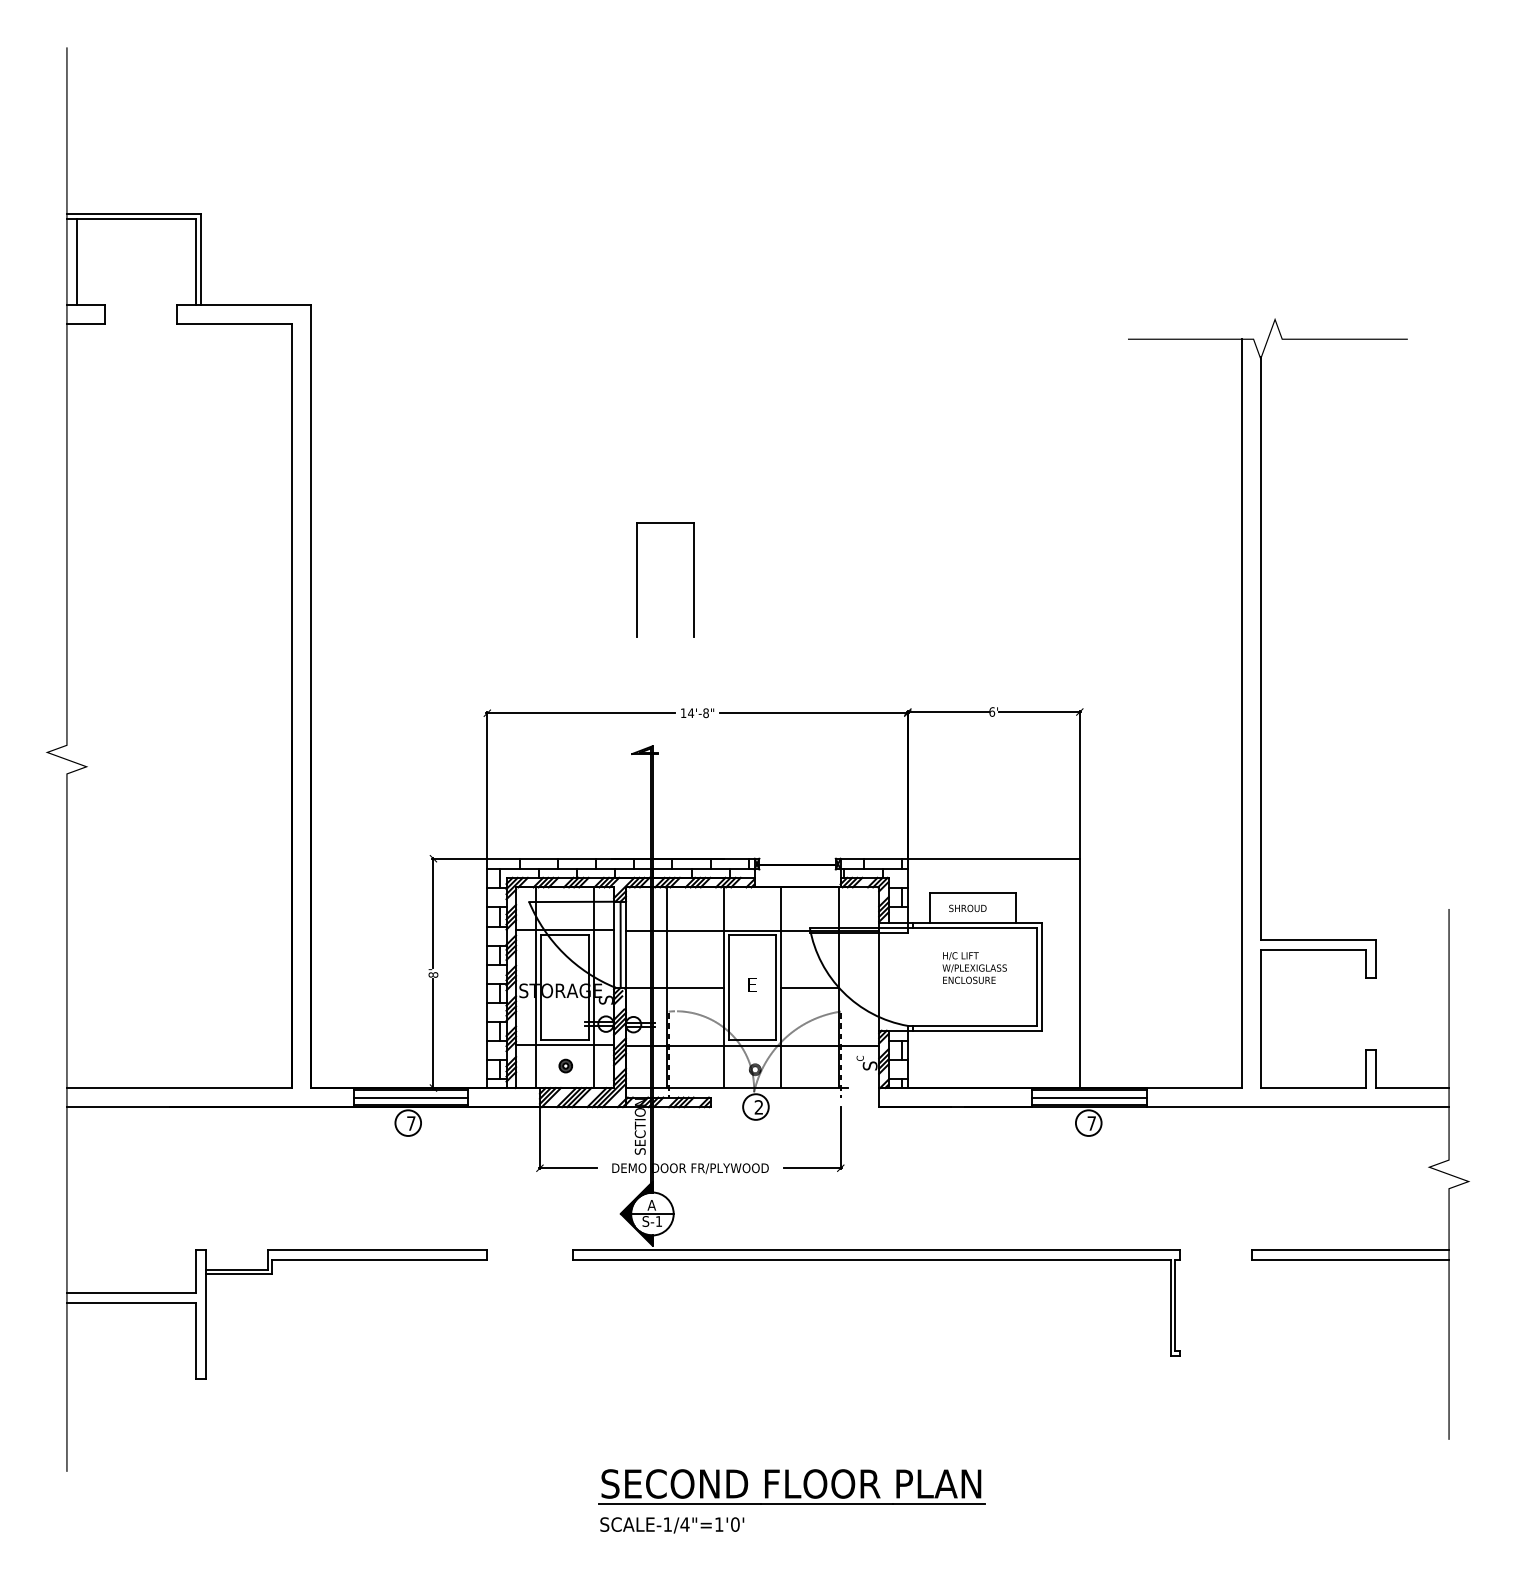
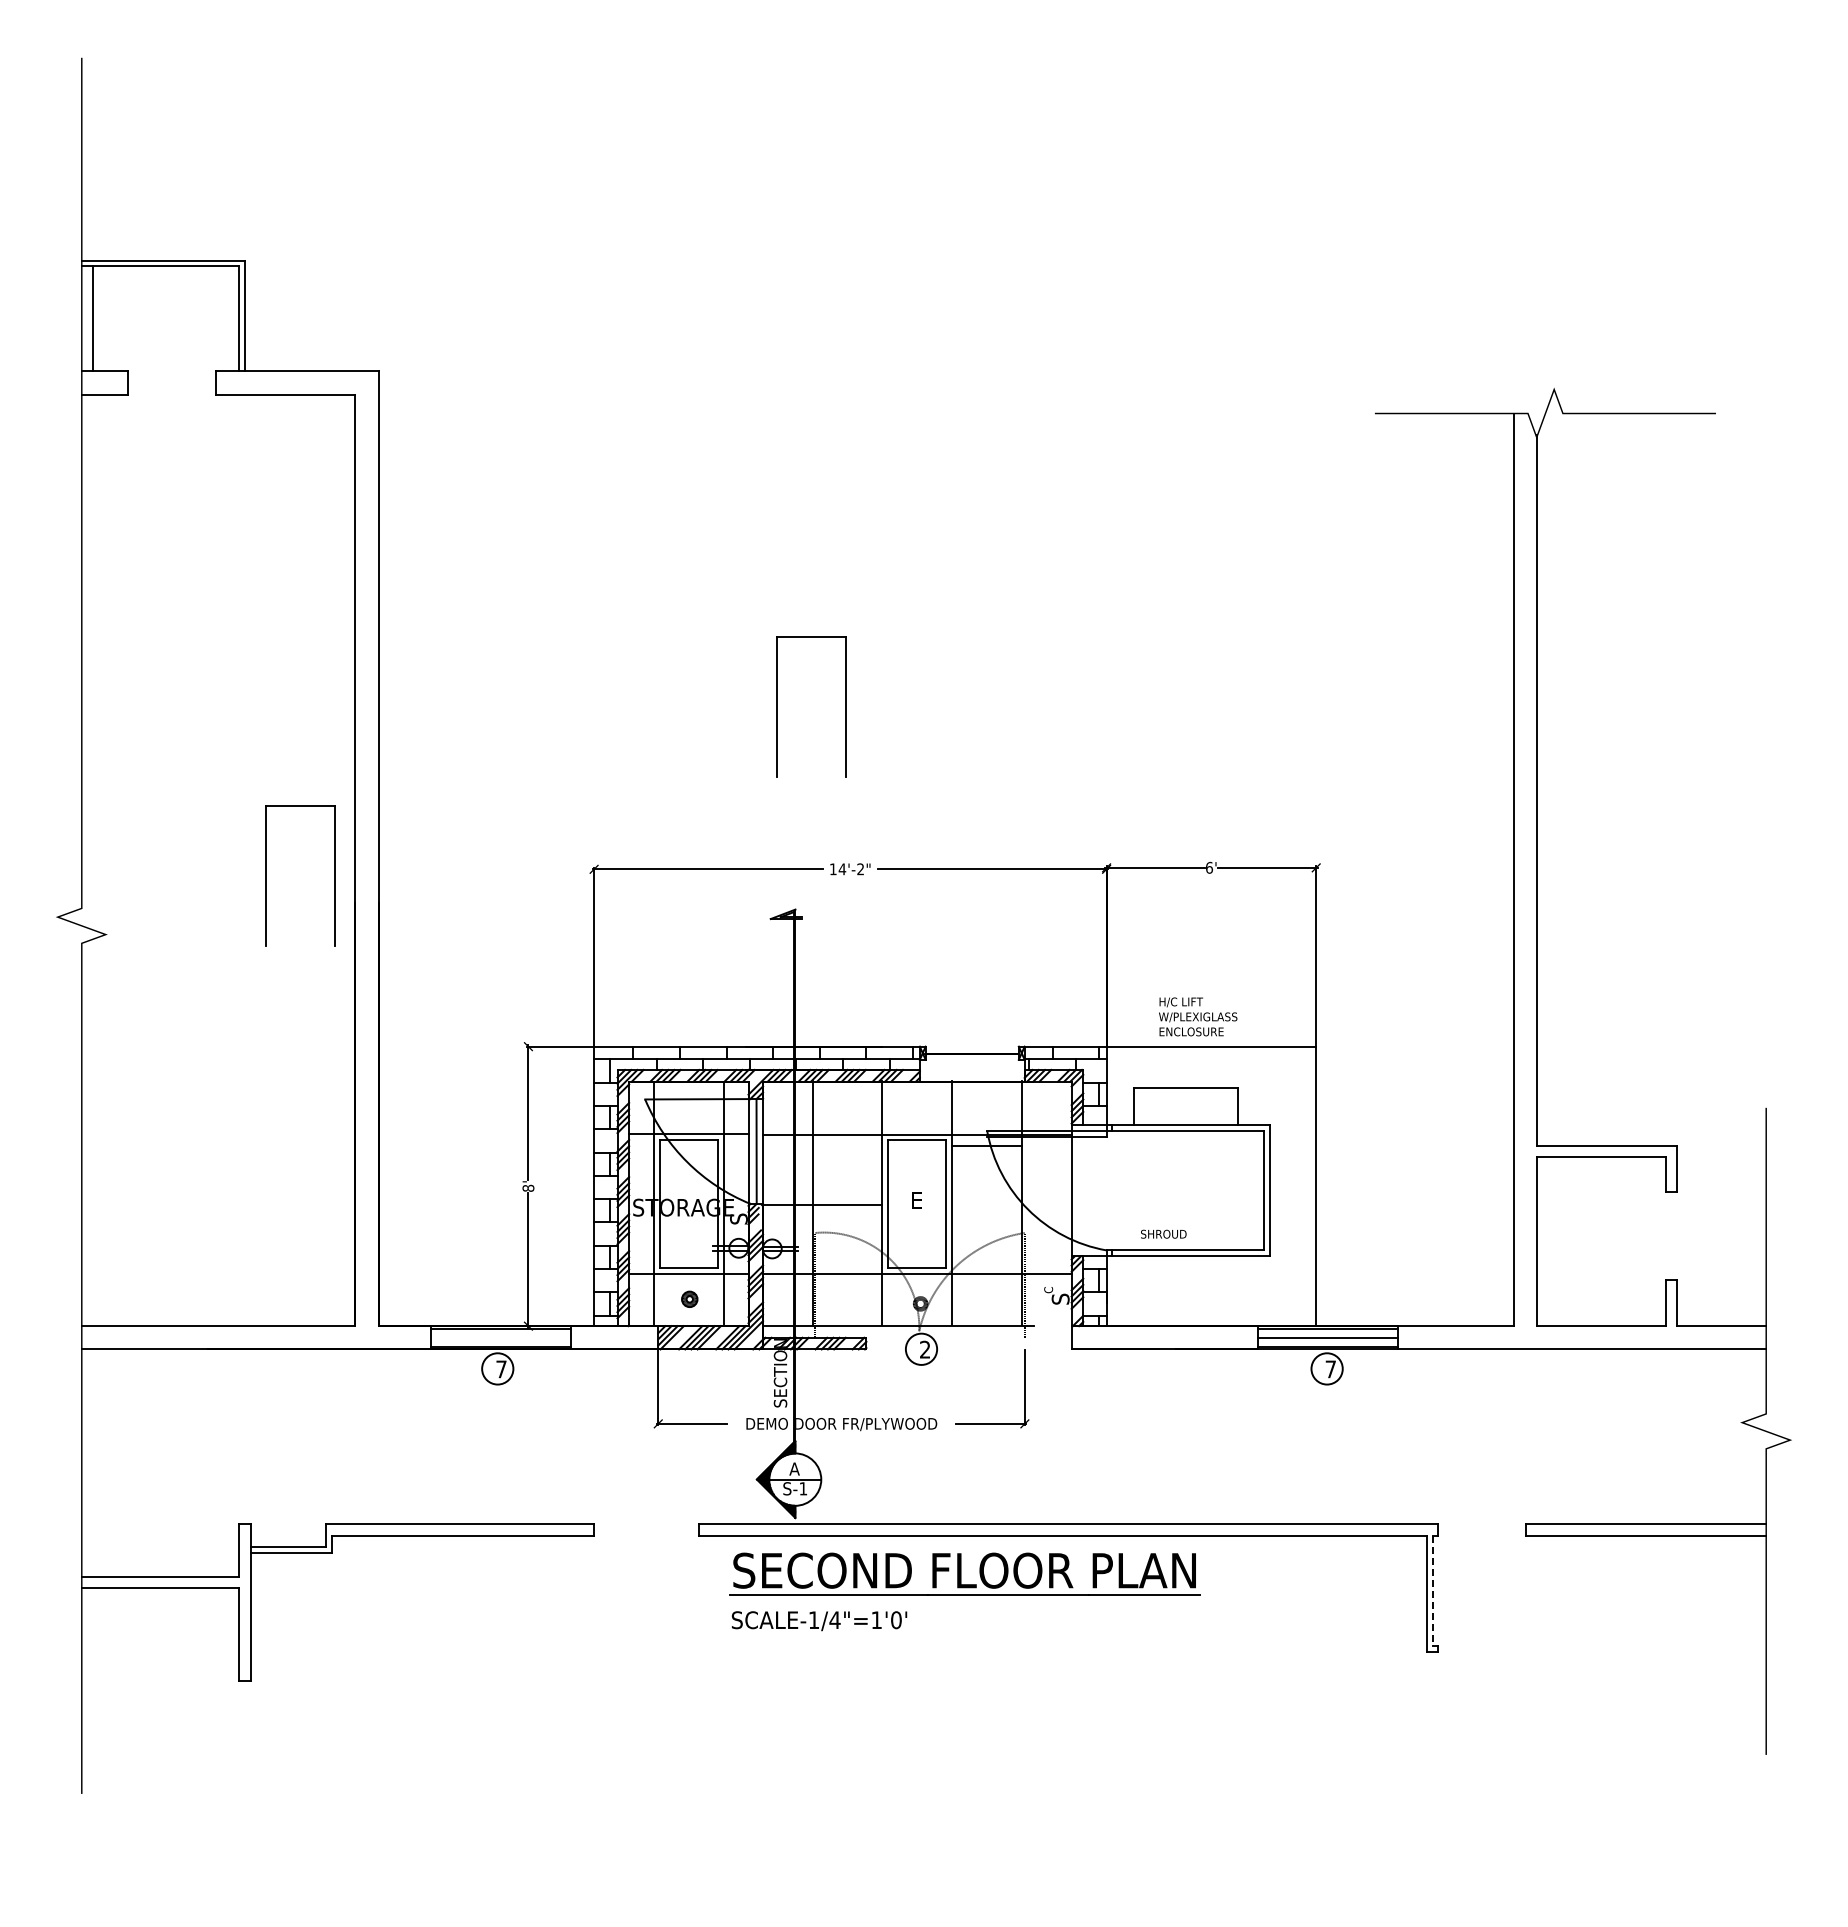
text: (705, 713) -> (860, 869), 14'-8" -> 14'-2"
part: (218, 718) -> (266, 875), added
text: (967, 907) -> (1163, 1233), moved
text: (975, 967) -> (1198, 1016), moved
line: (810, 988) -> (987, 1145), moved
line: (410, 1097) -> (500, 1337), removed
line: (1175, 1305) -> (1432, 1591), solid -> dashed
part: (791, 1501) -> (964, 1591), moved

